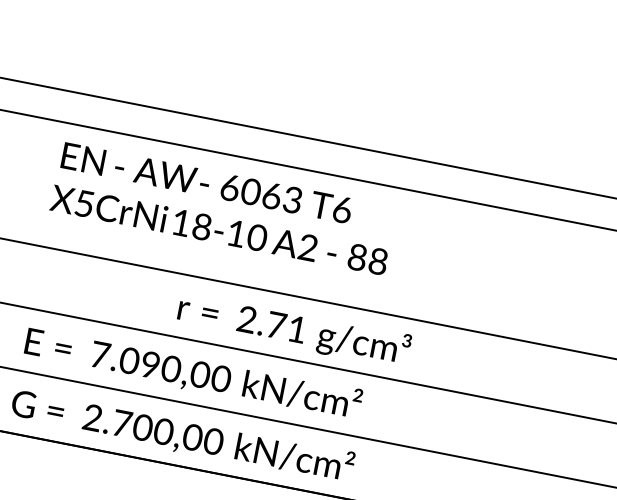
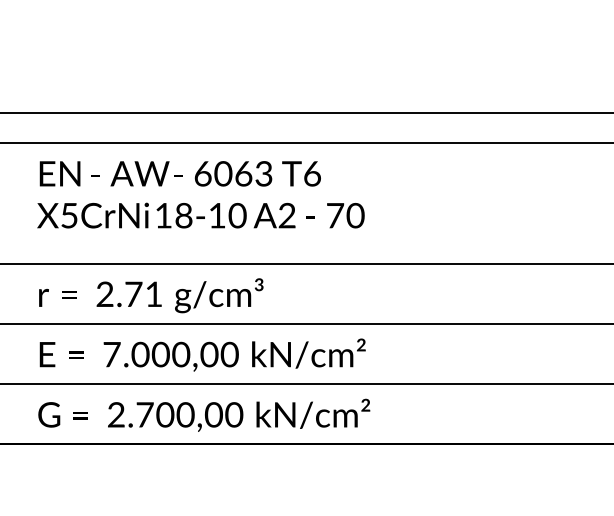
text: (368, 259) -> (345, 215), 88 -> 70
text: (294, 330) -> (151, 295), moved
text: (149, 365) -> (160, 355), 7.090,00 -> 7.000,00

